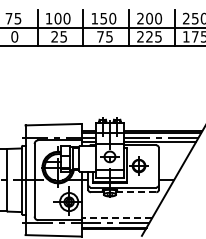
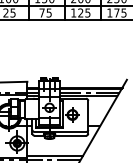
text: (140, 36) -> (73, 12), 225 -> 125
line: (136, 192) -> (70, 135), dashed -> solid
line: (116, 218) -> (54, 156), dashed -> solid

